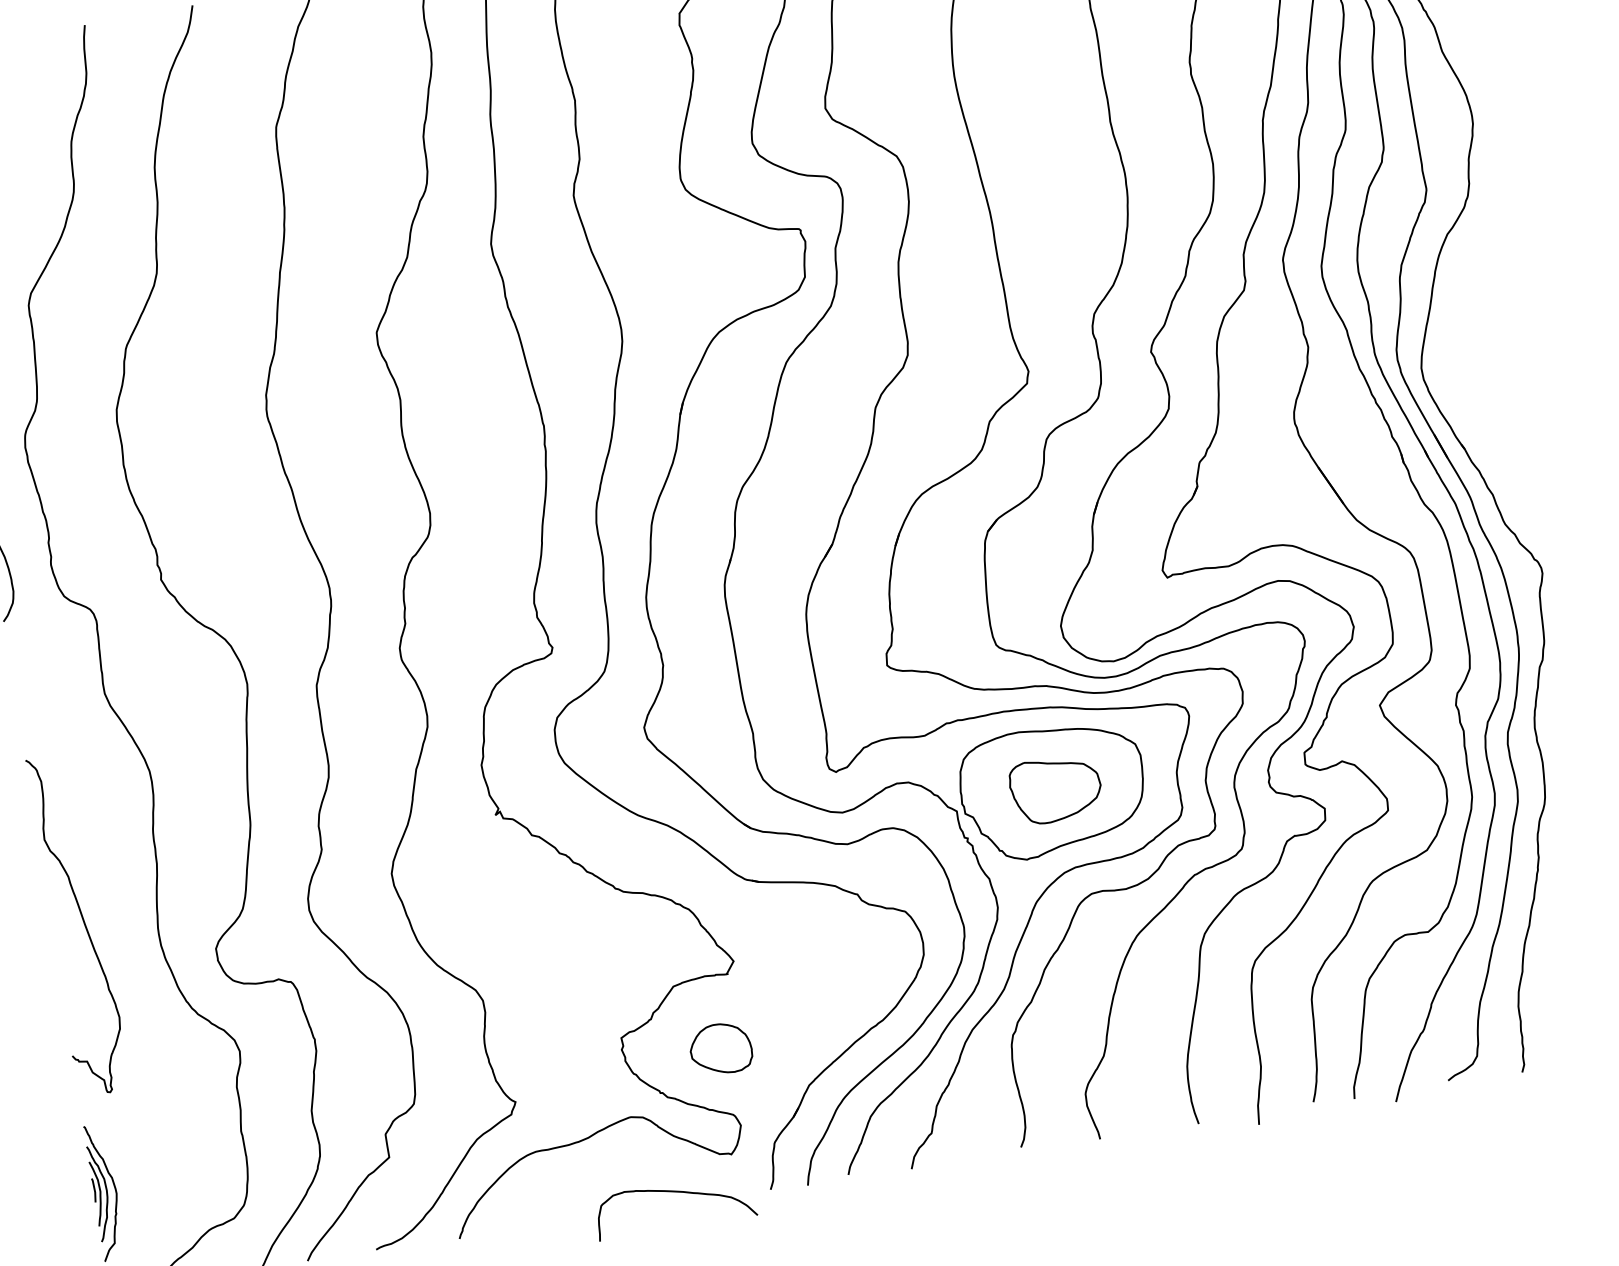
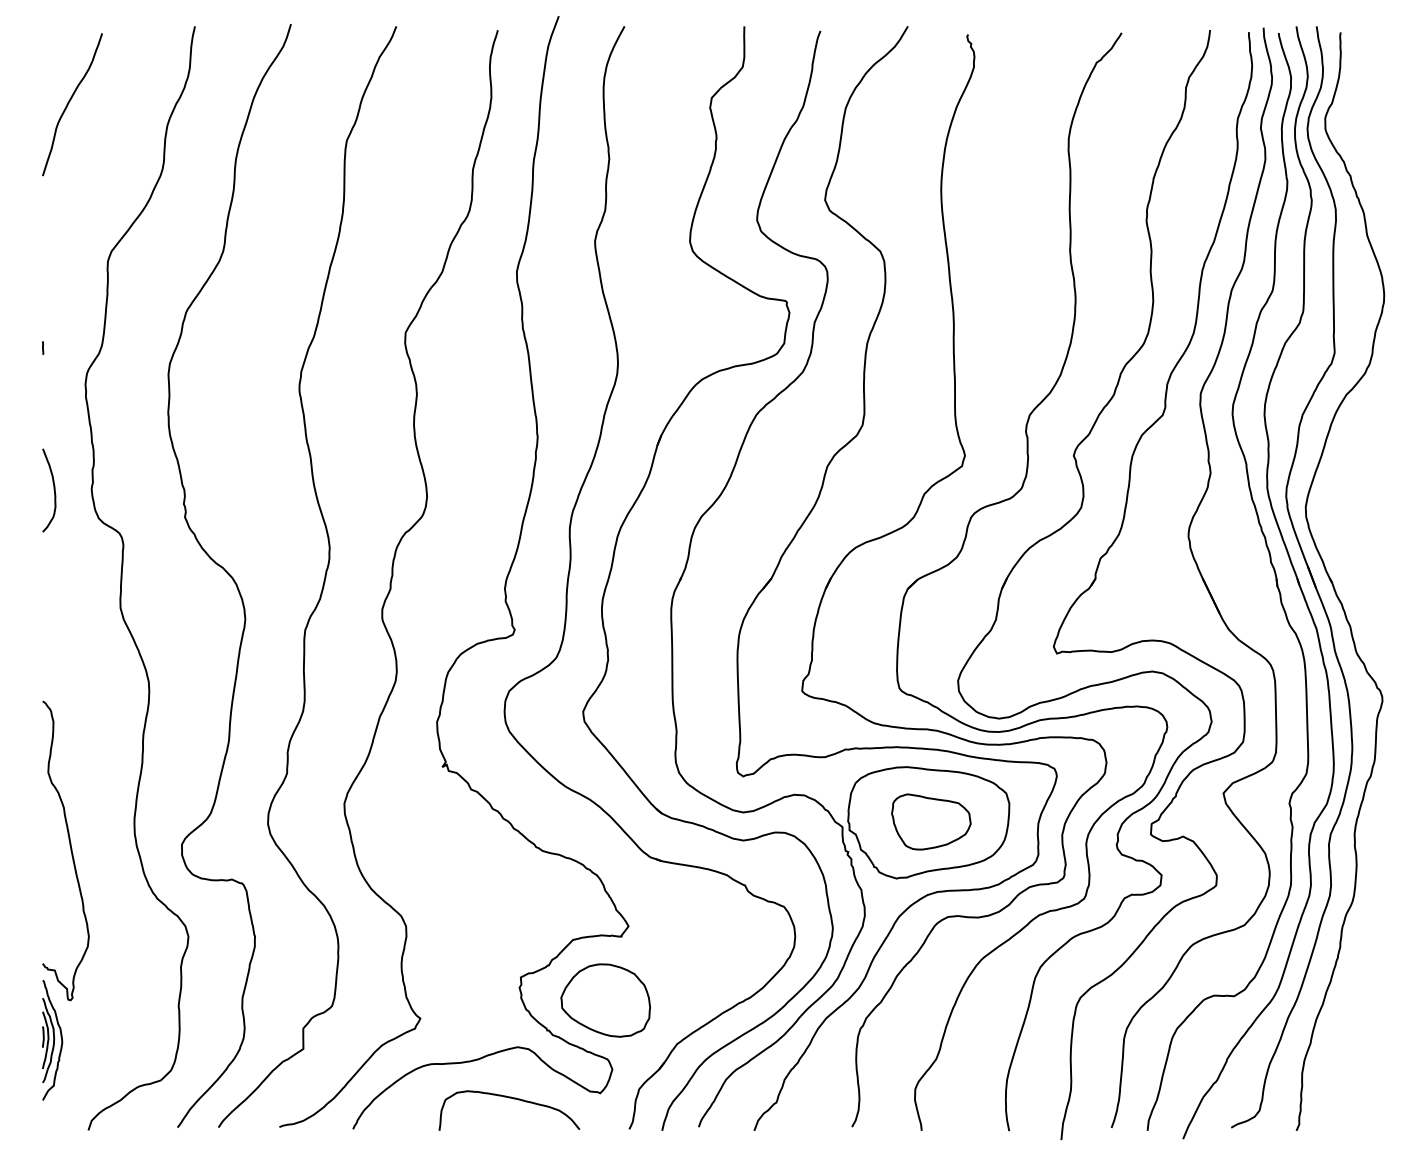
curve: (83, 923) -> (70, 850), moved
part: (720, 1048) -> (605, 1000), size x1.67
curve: (677, 1193) -> (513, 1099), moved

